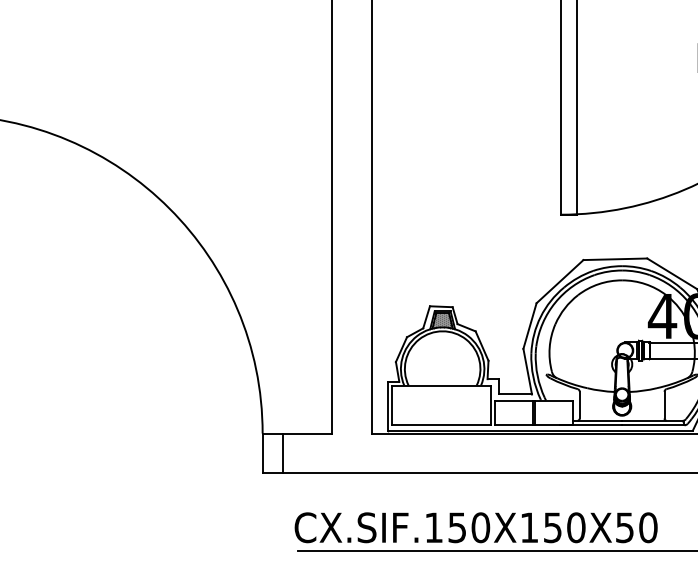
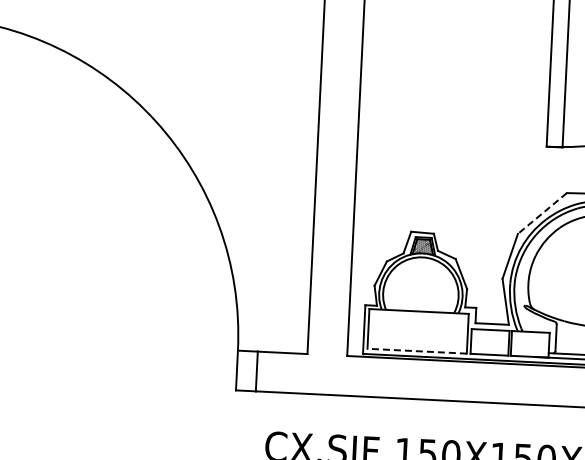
line: (560, 281) -> (542, 213), solid -> dashed
line: (441, 425) -> (416, 351), solid -> dashed

